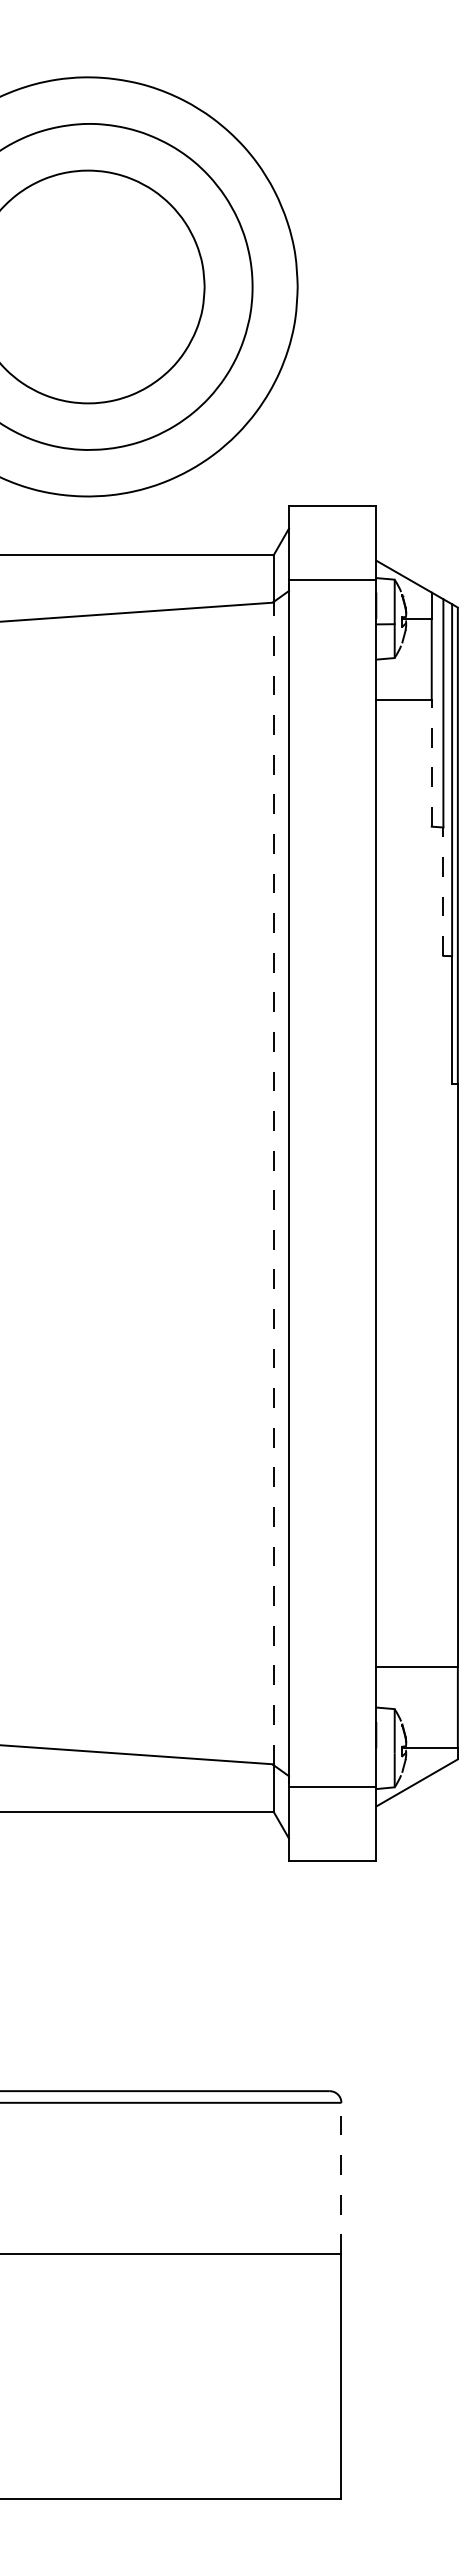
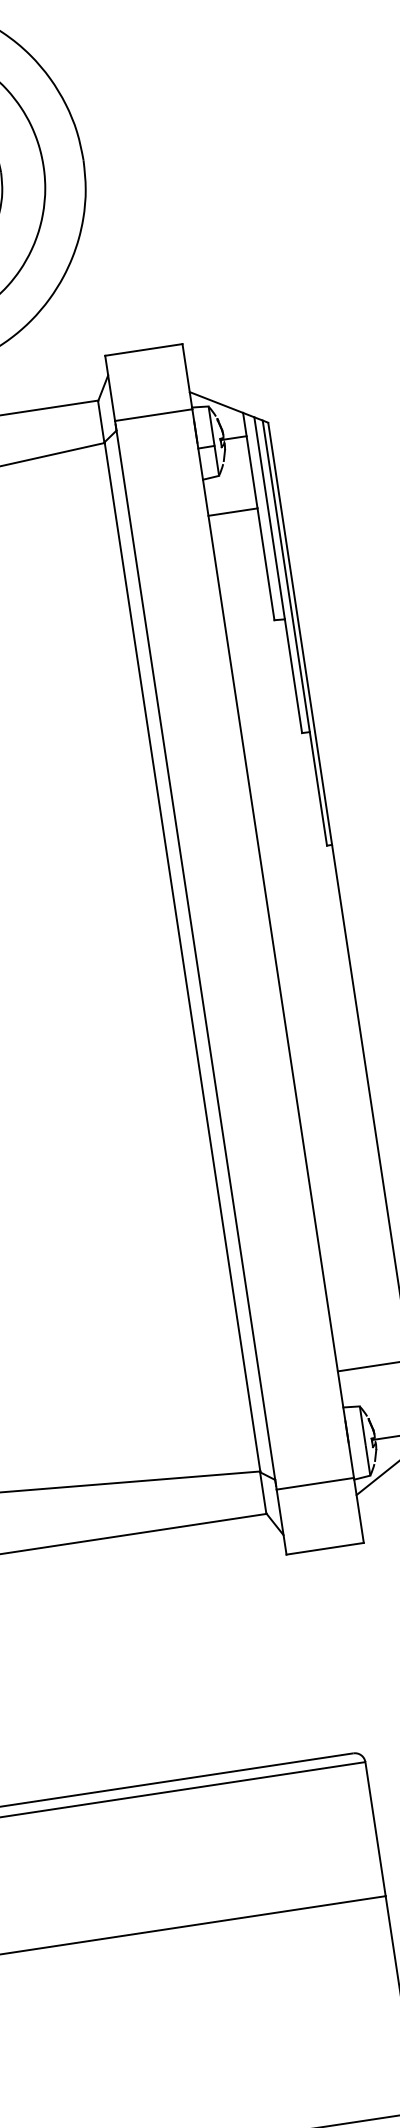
line: (431, 763) -> (265, 564), dashed -> solid
line: (443, 891) -> (293, 676), dashed -> solid
line: (273, 1183) -> (182, 957), dashed -> solid
line: (341, 2178) -> (375, 1829), dashed -> solid

